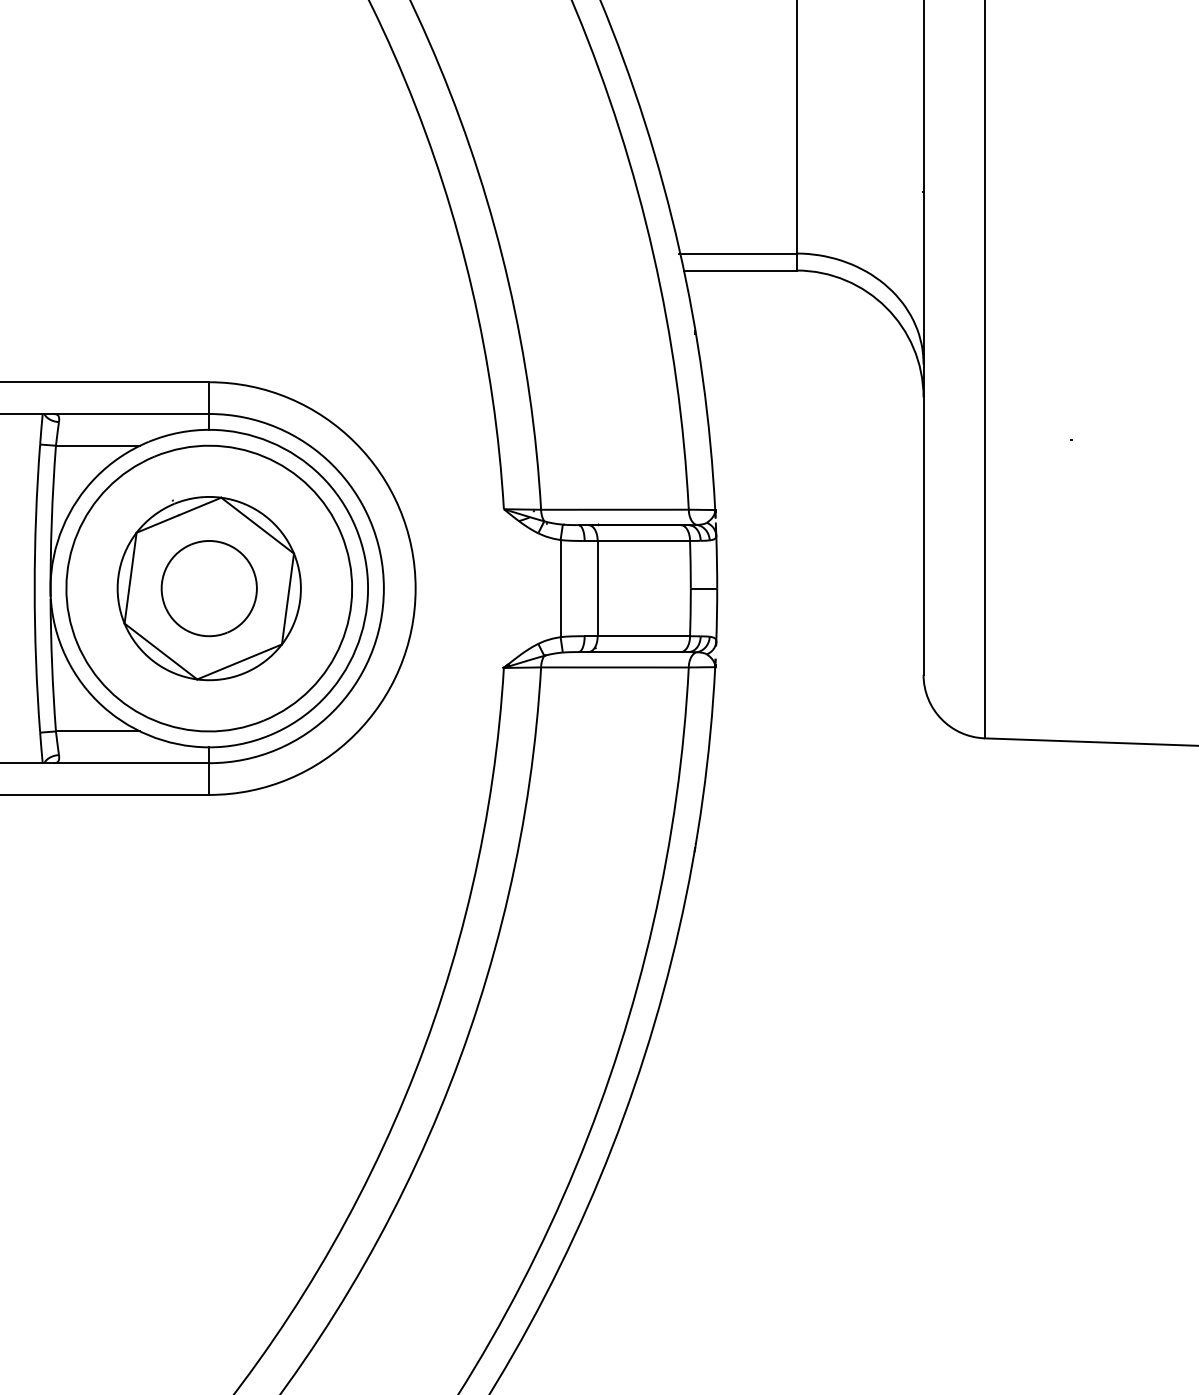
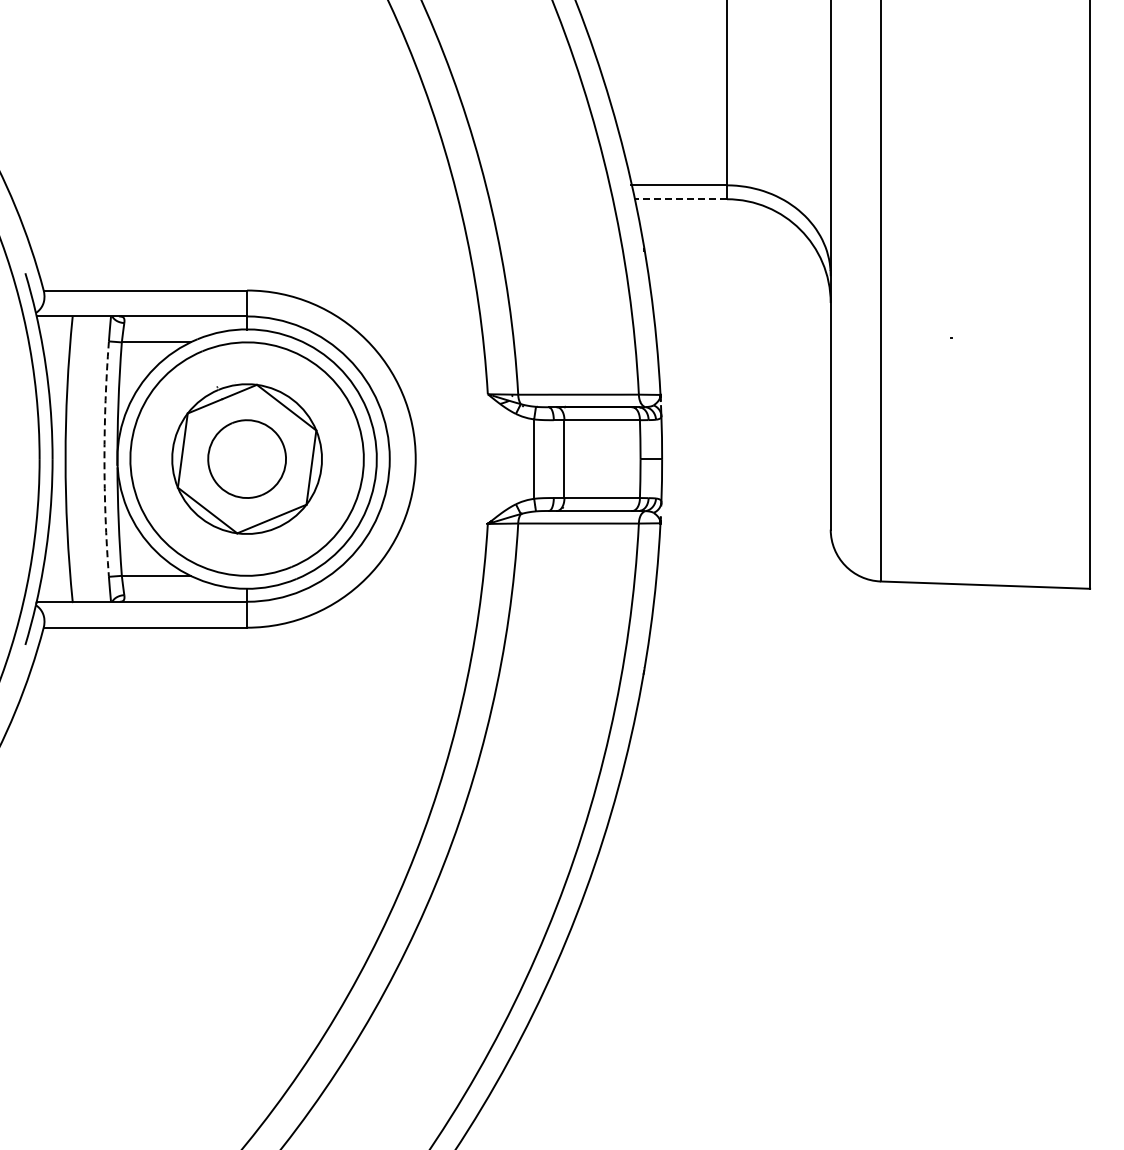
line: (739, 270) -> (680, 199), solid -> dashed
arc: (34, 589) -> (104, 459), solid -> dashed

